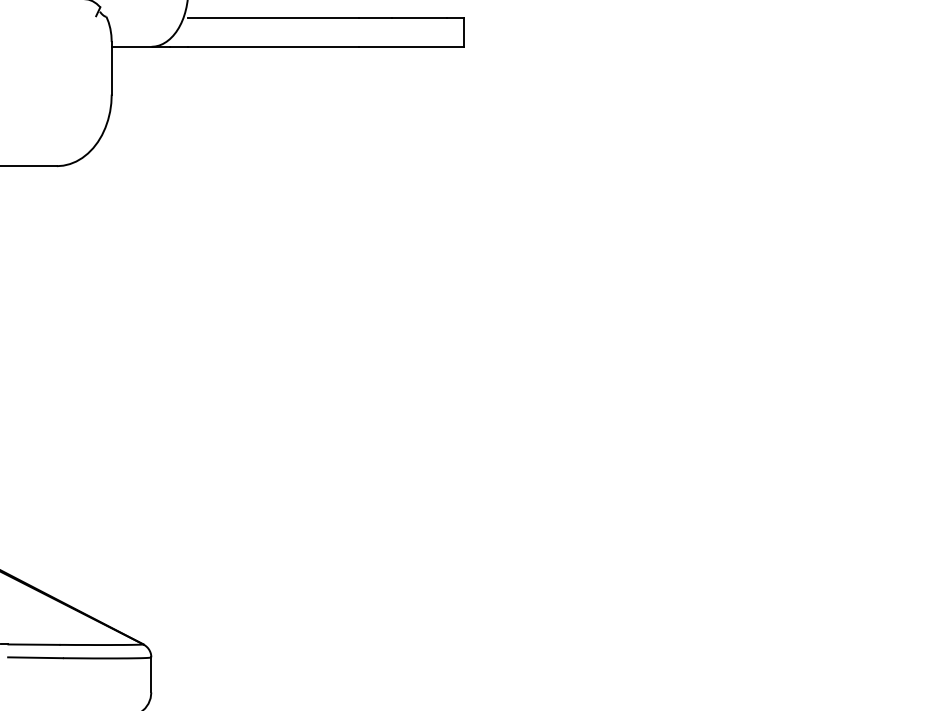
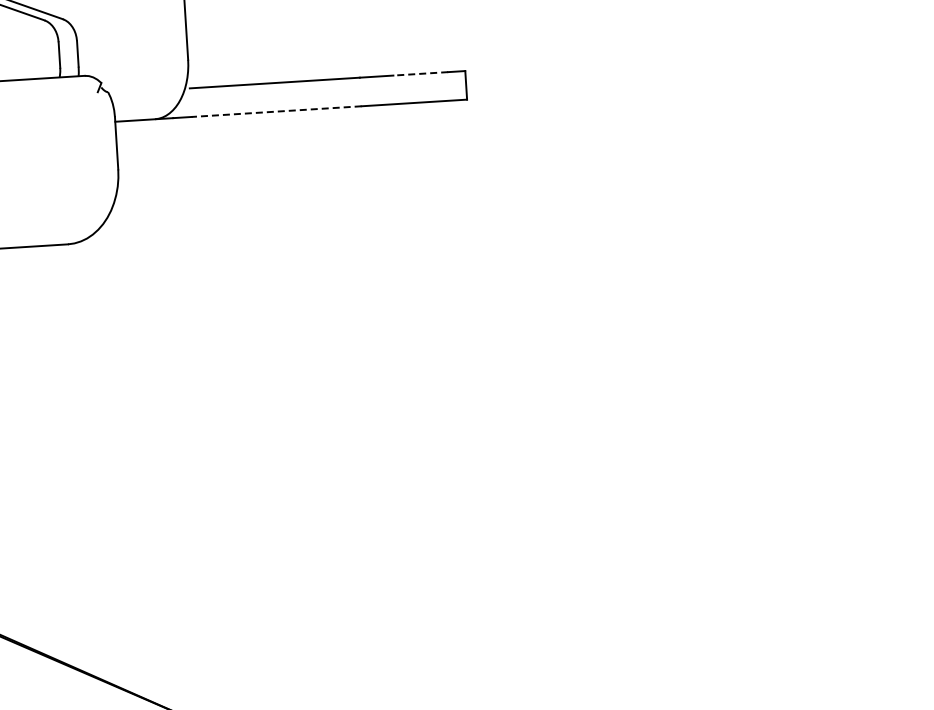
line: (419, 18) -> (420, 74), solid -> dashed
line: (272, 46) -> (275, 111), solid -> dashed

